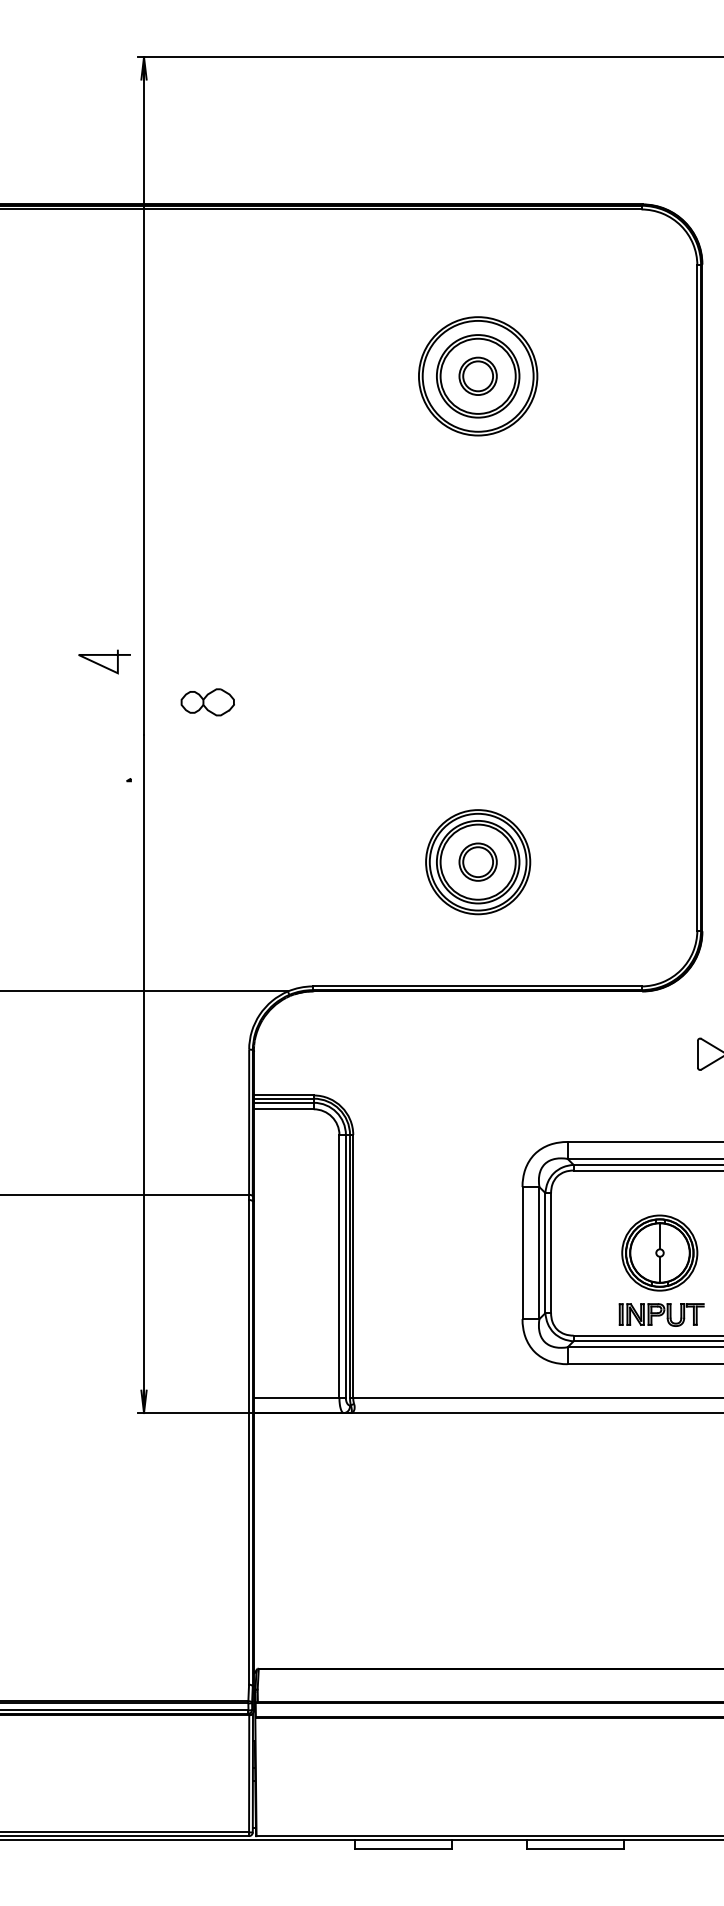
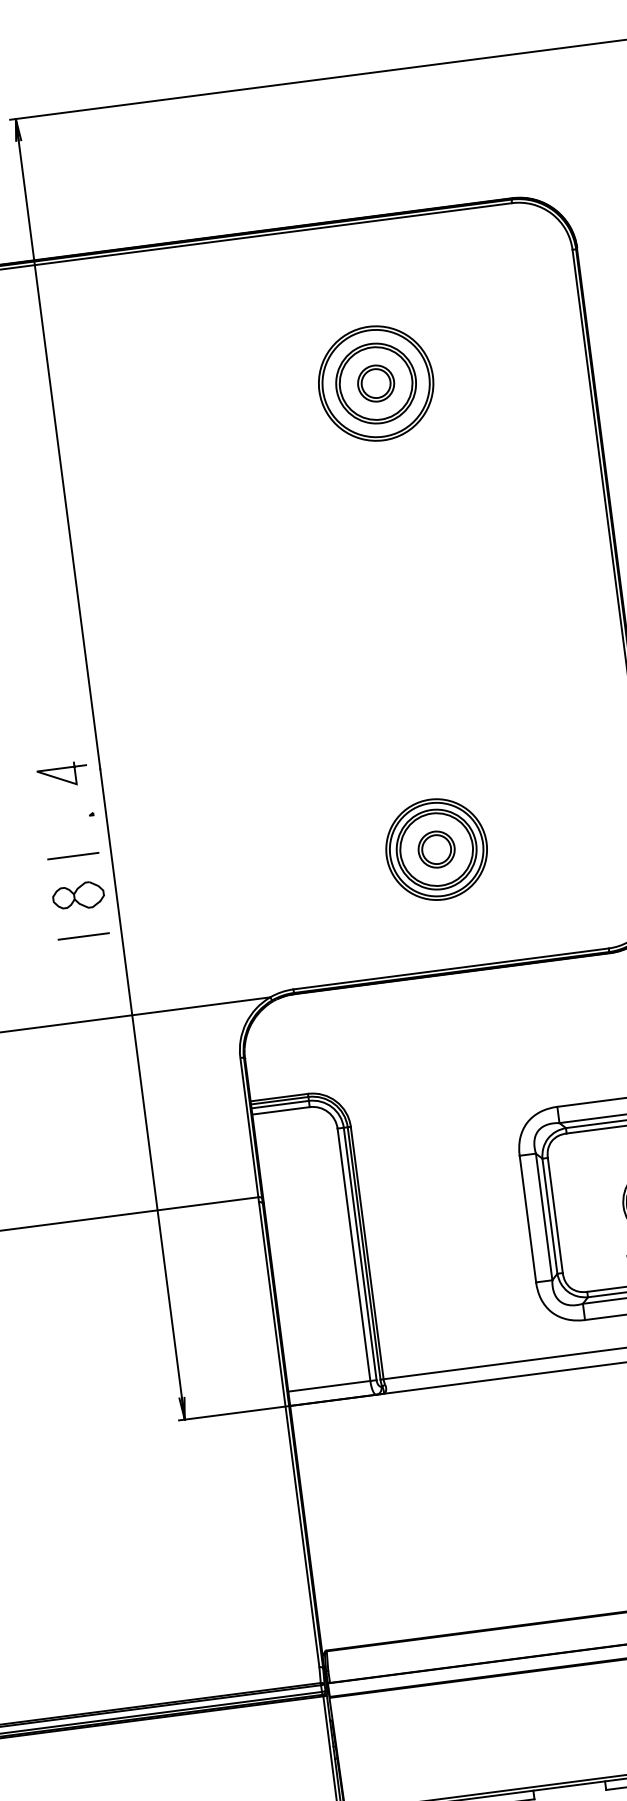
line: (103, 665) -> (61, 778), moved
part: (207, 702) -> (78, 896), moved
line: (104, 820) -> (73, 856), added
line: (104, 904) -> (83, 936), added

